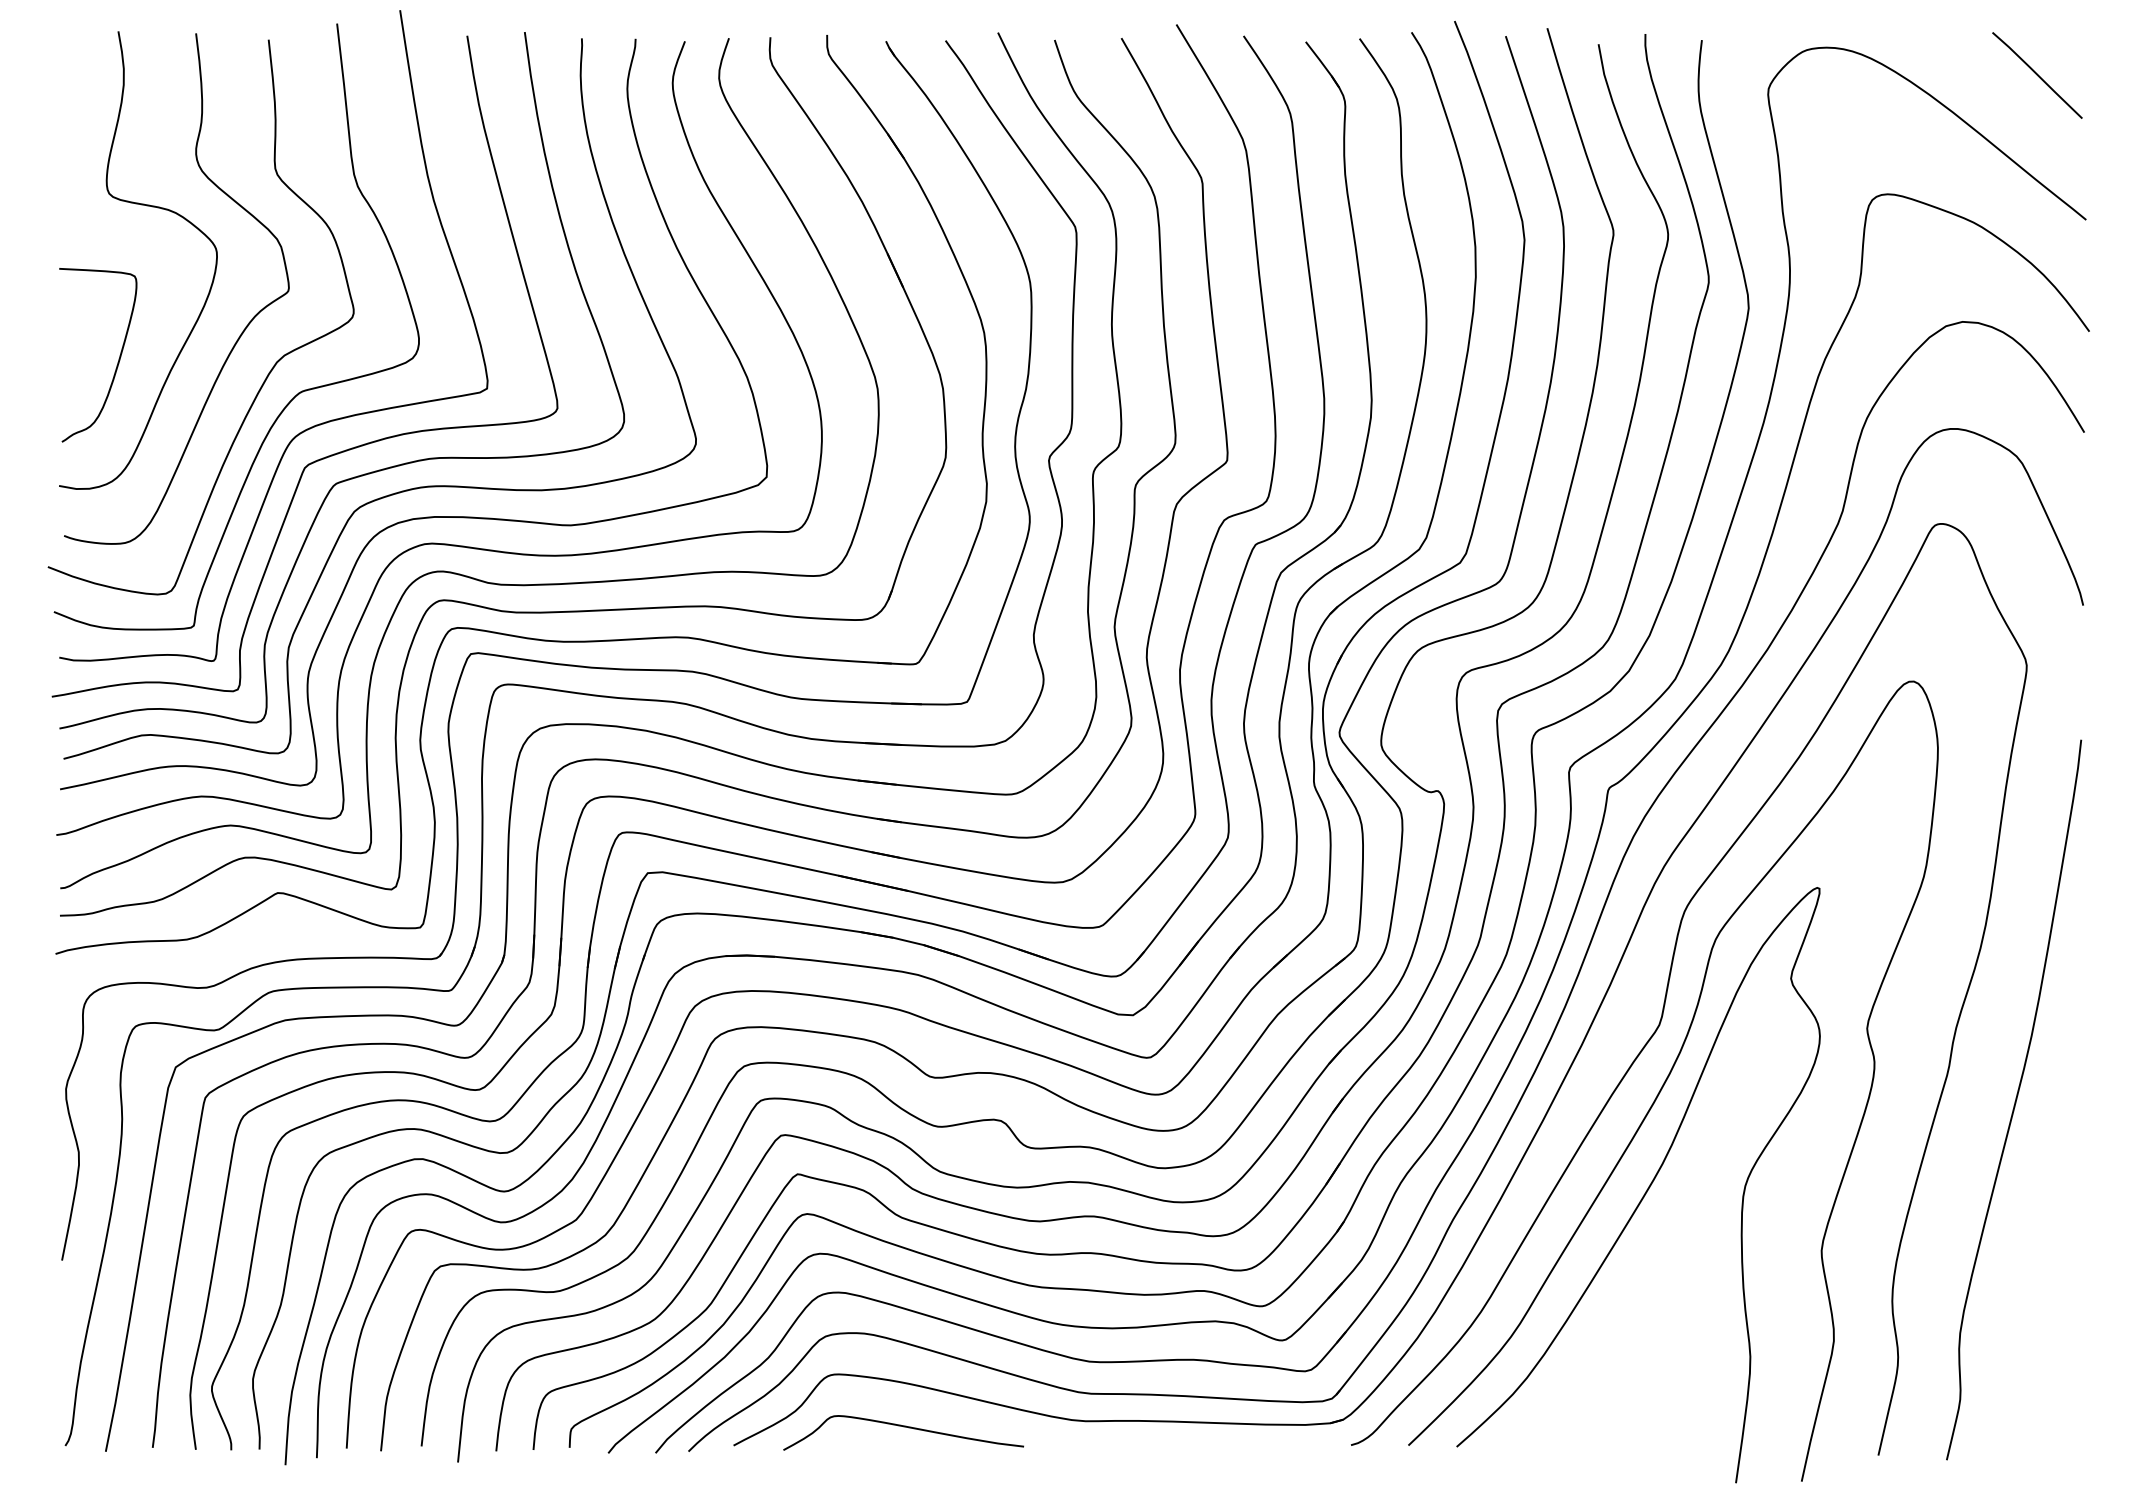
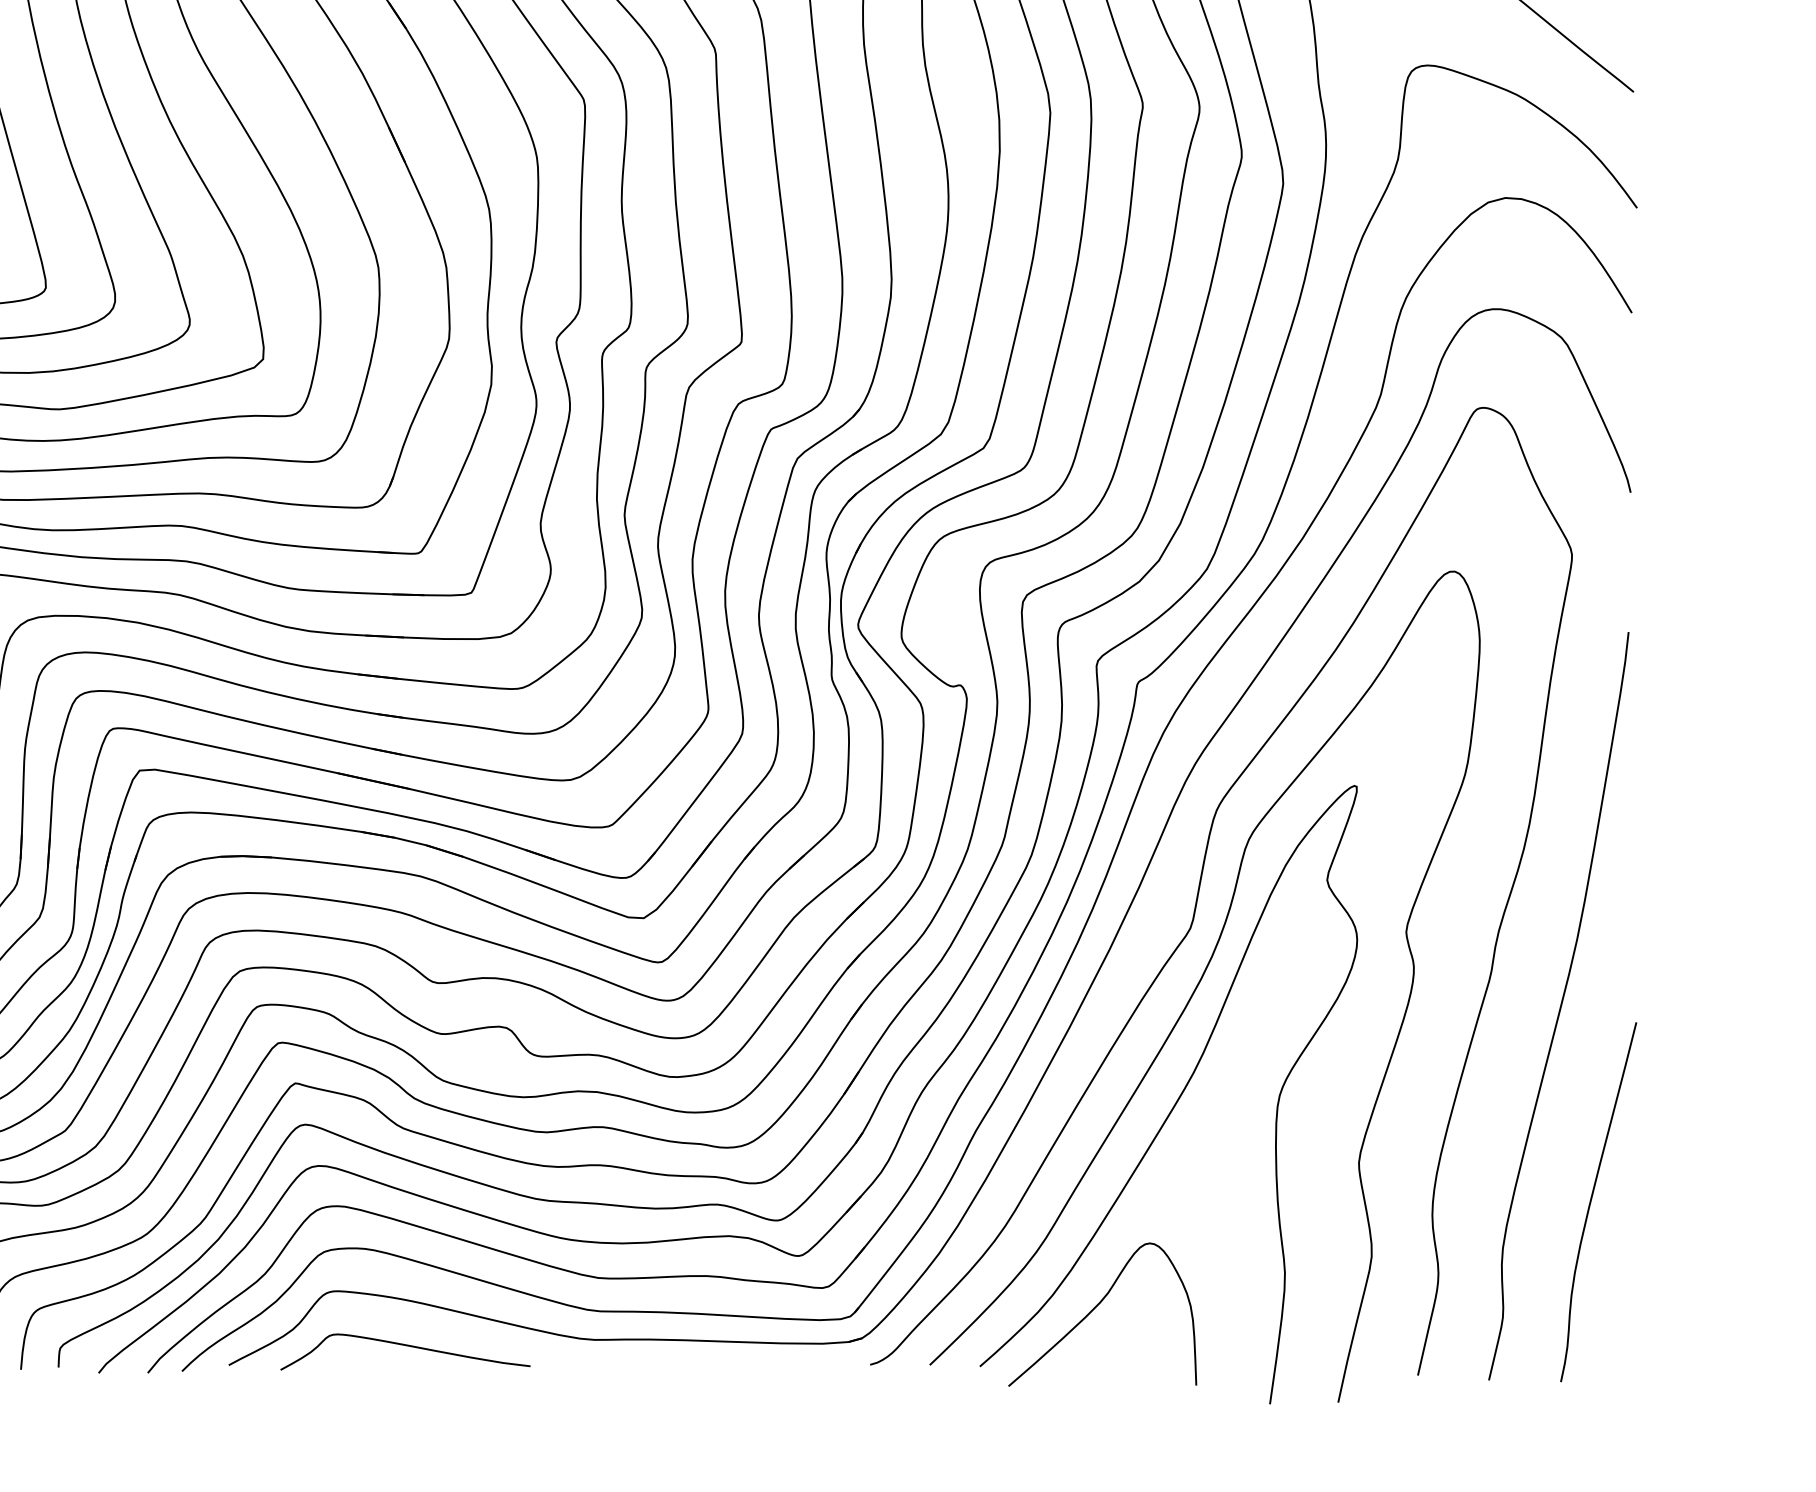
curve: (2046, 1285) -> (1592, 1198), added
curve: (1568, 1390) -> (1096, 1307), added

